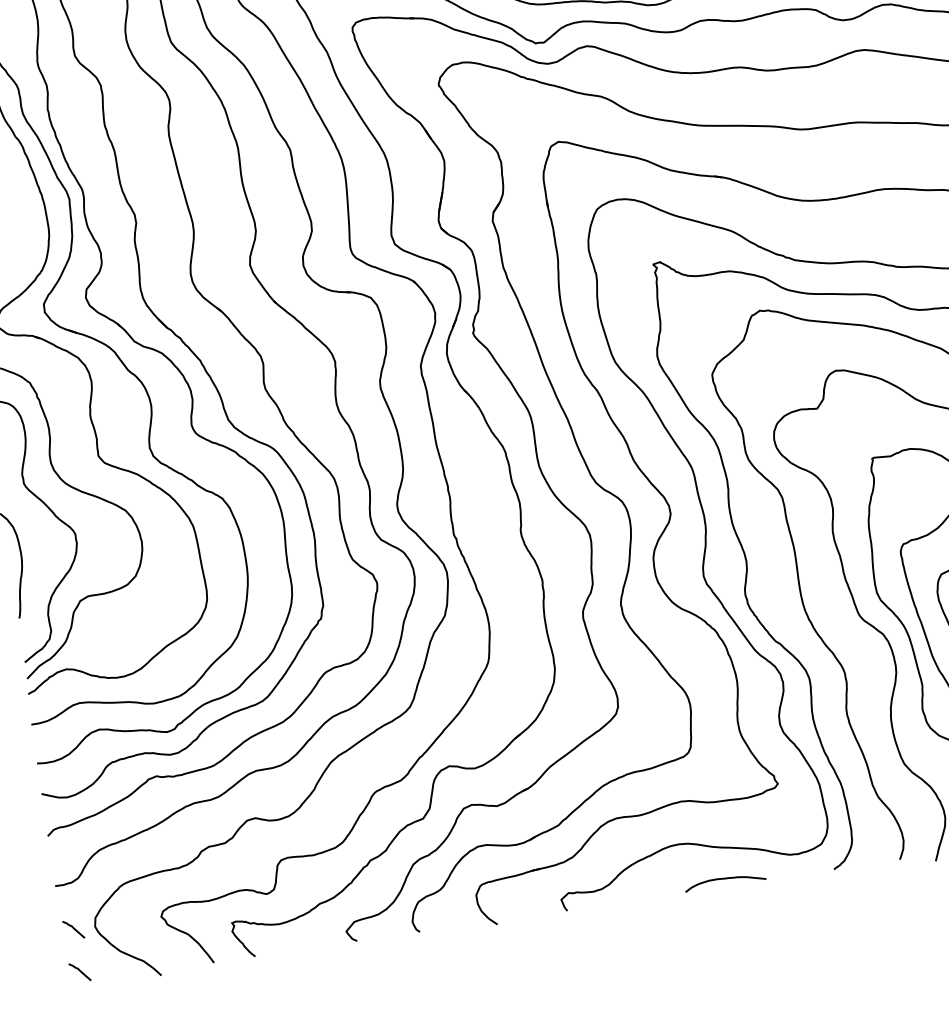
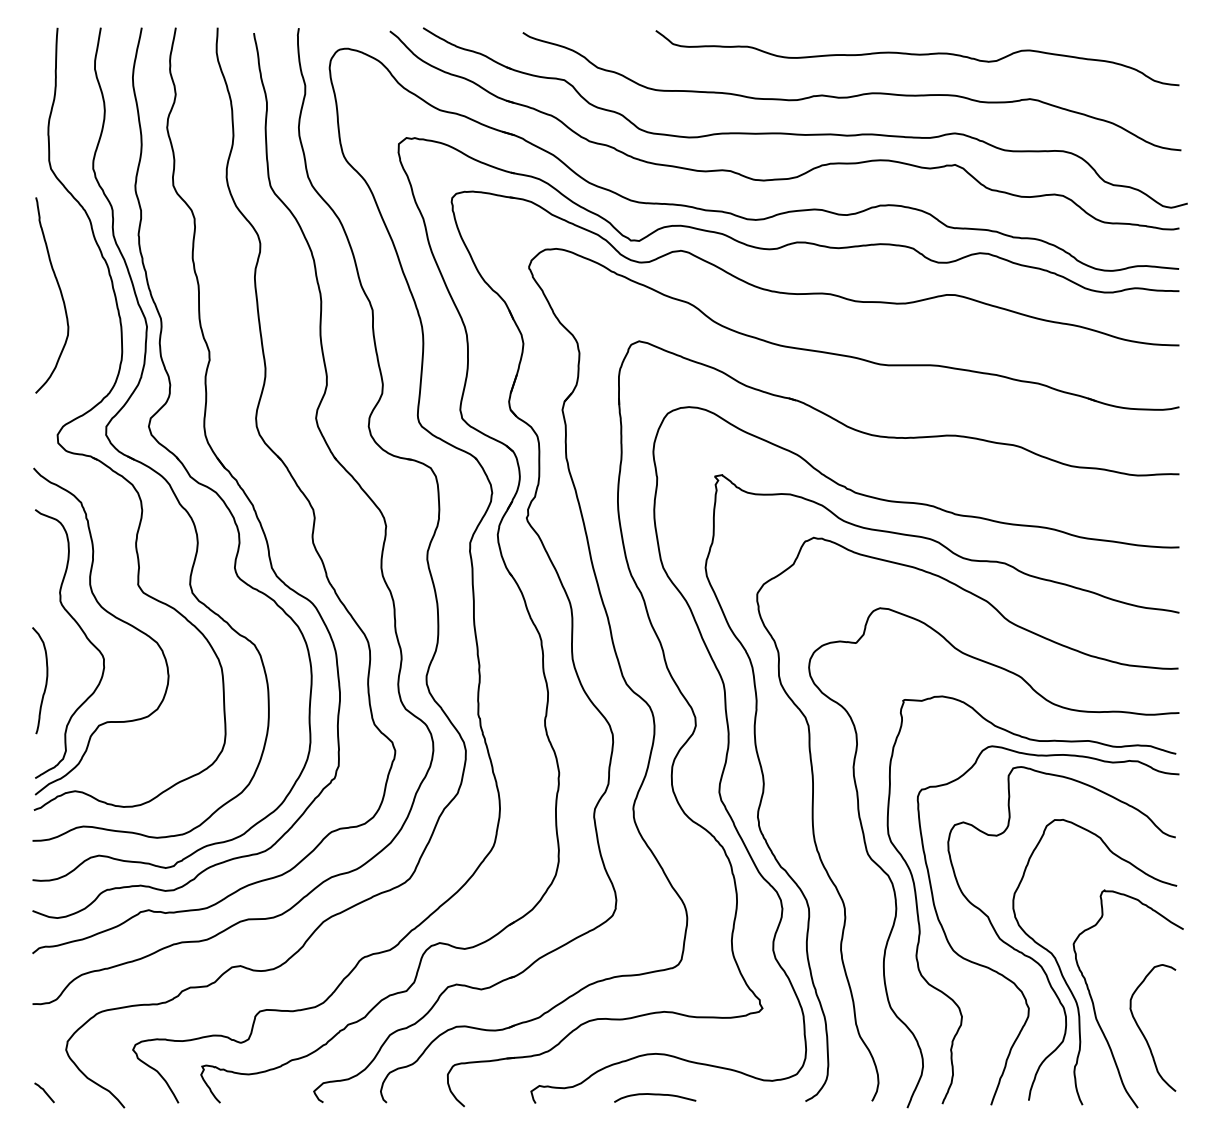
curve: (725, 879) -> (655, 1095), moved
curve: (73, 929) -> (44, 1049), removed

